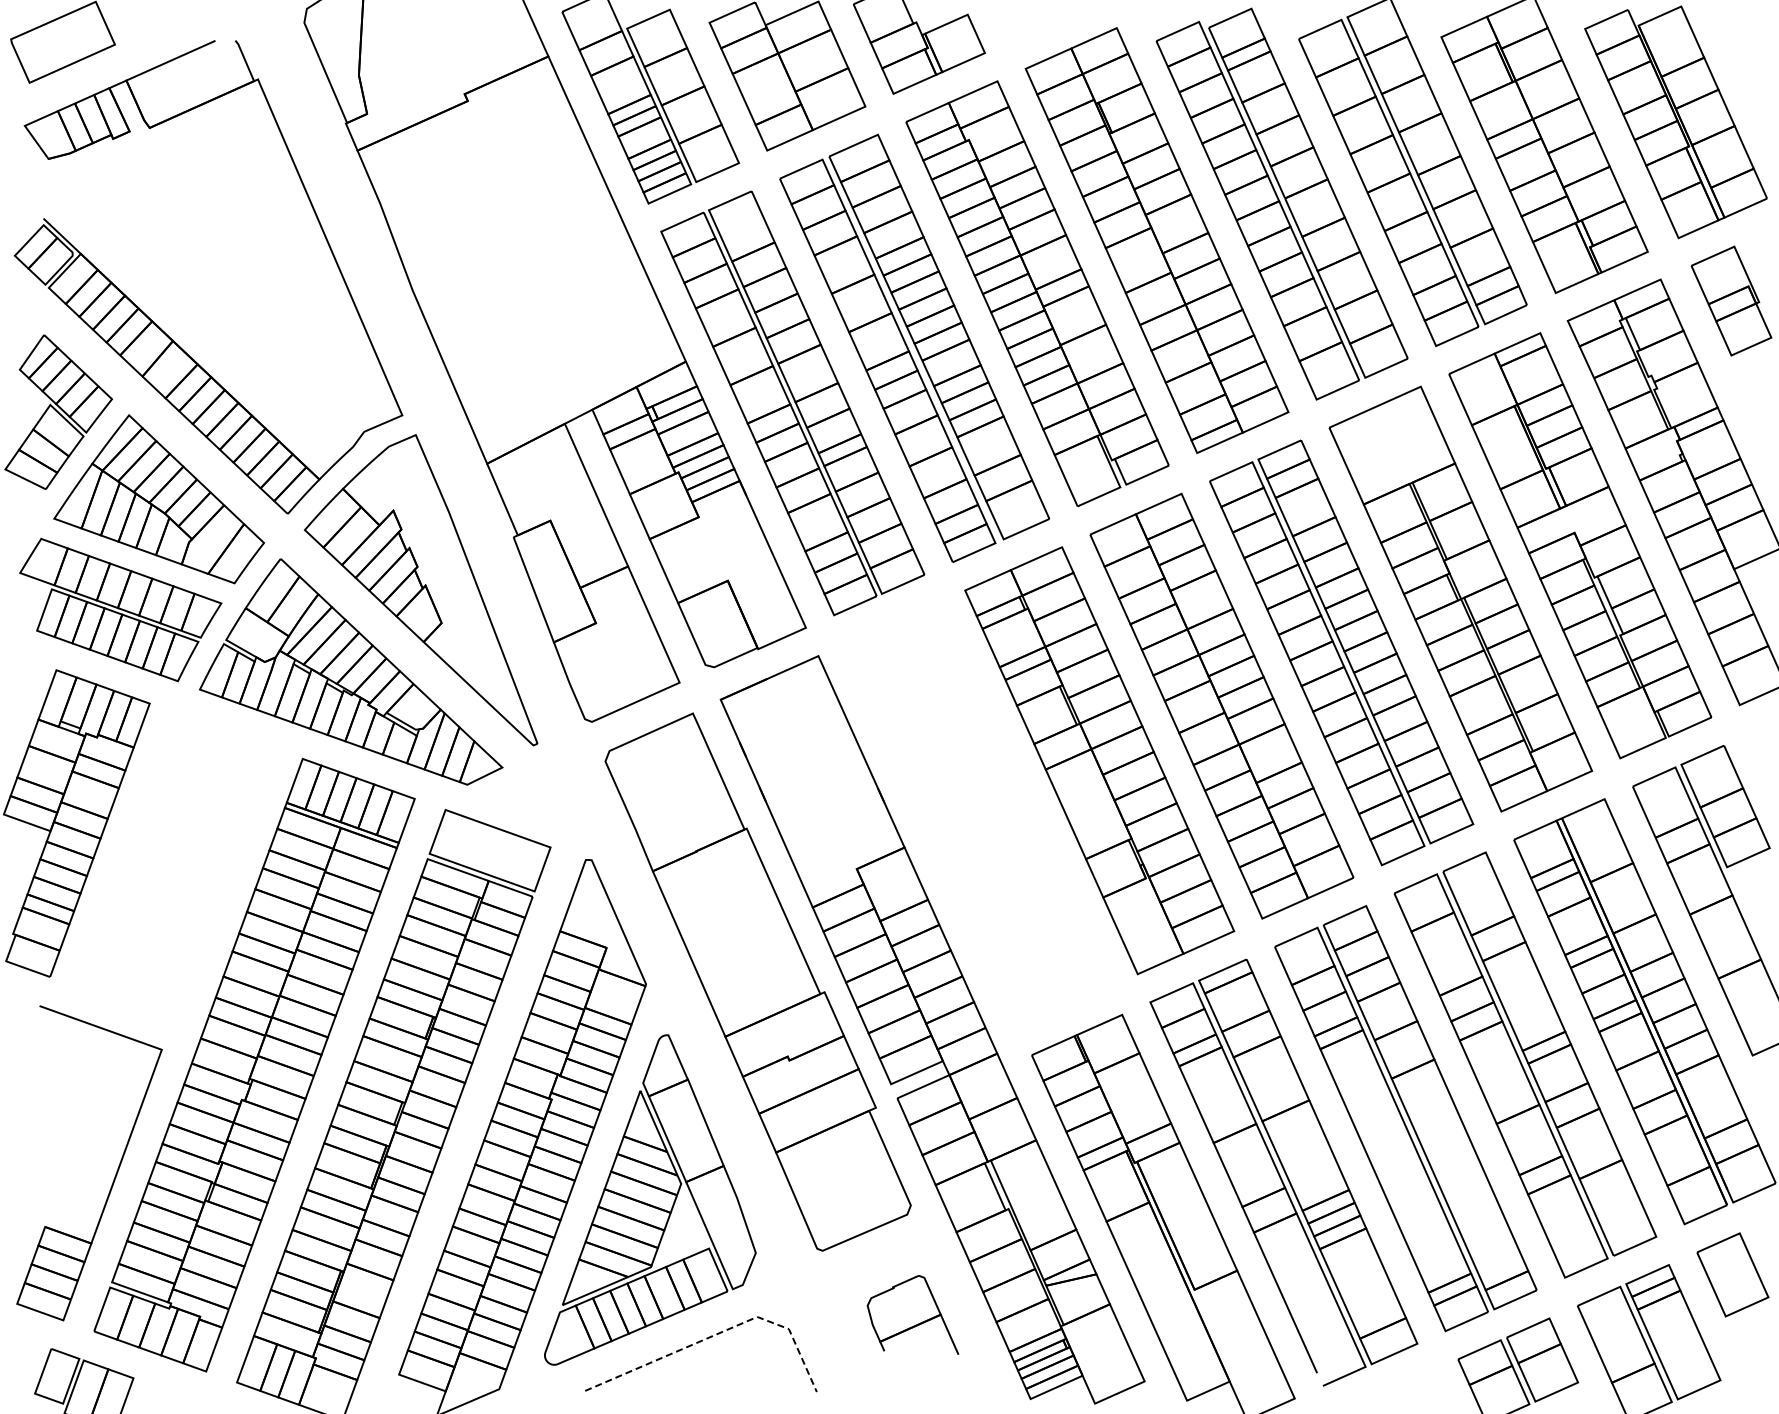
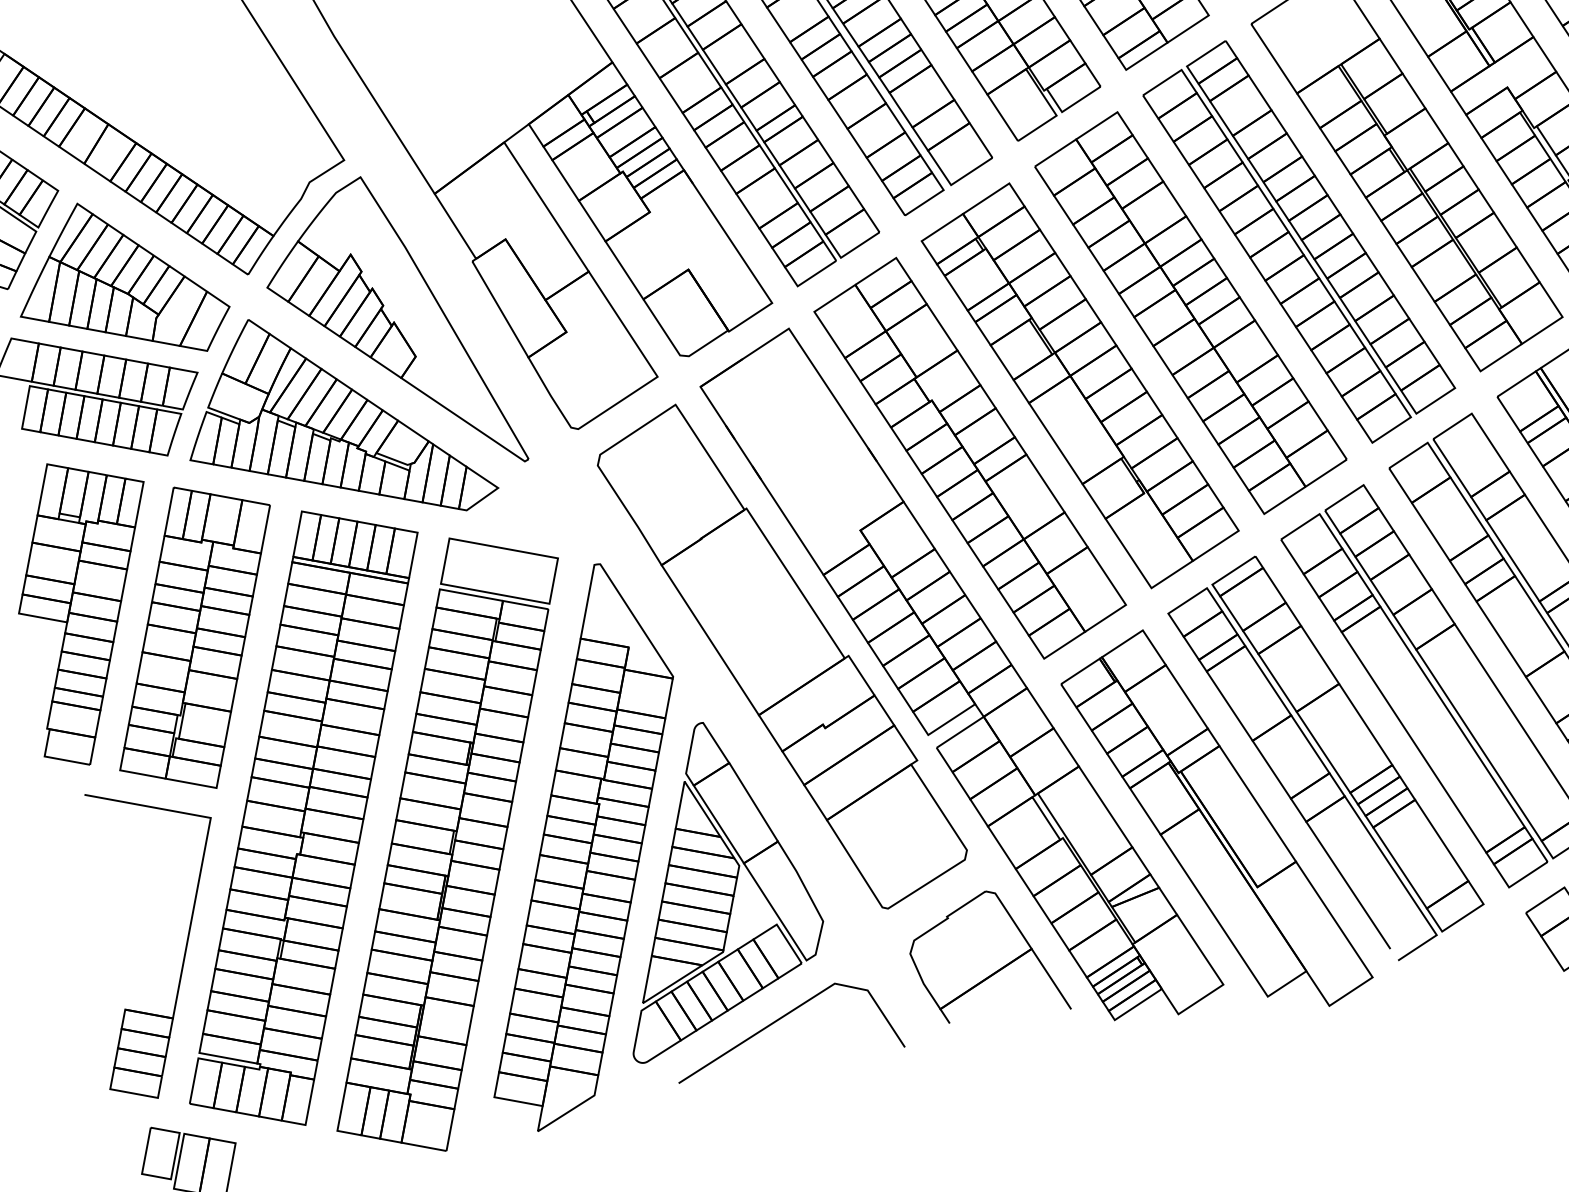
part: (977, 814) -> (969, 457), added
part: (175, 867) -> (194, 637), added
part: (912, 1314) -> (985, 956), size x1.67
line: (719, 1333) -> (800, 1005), dashed -> solid

